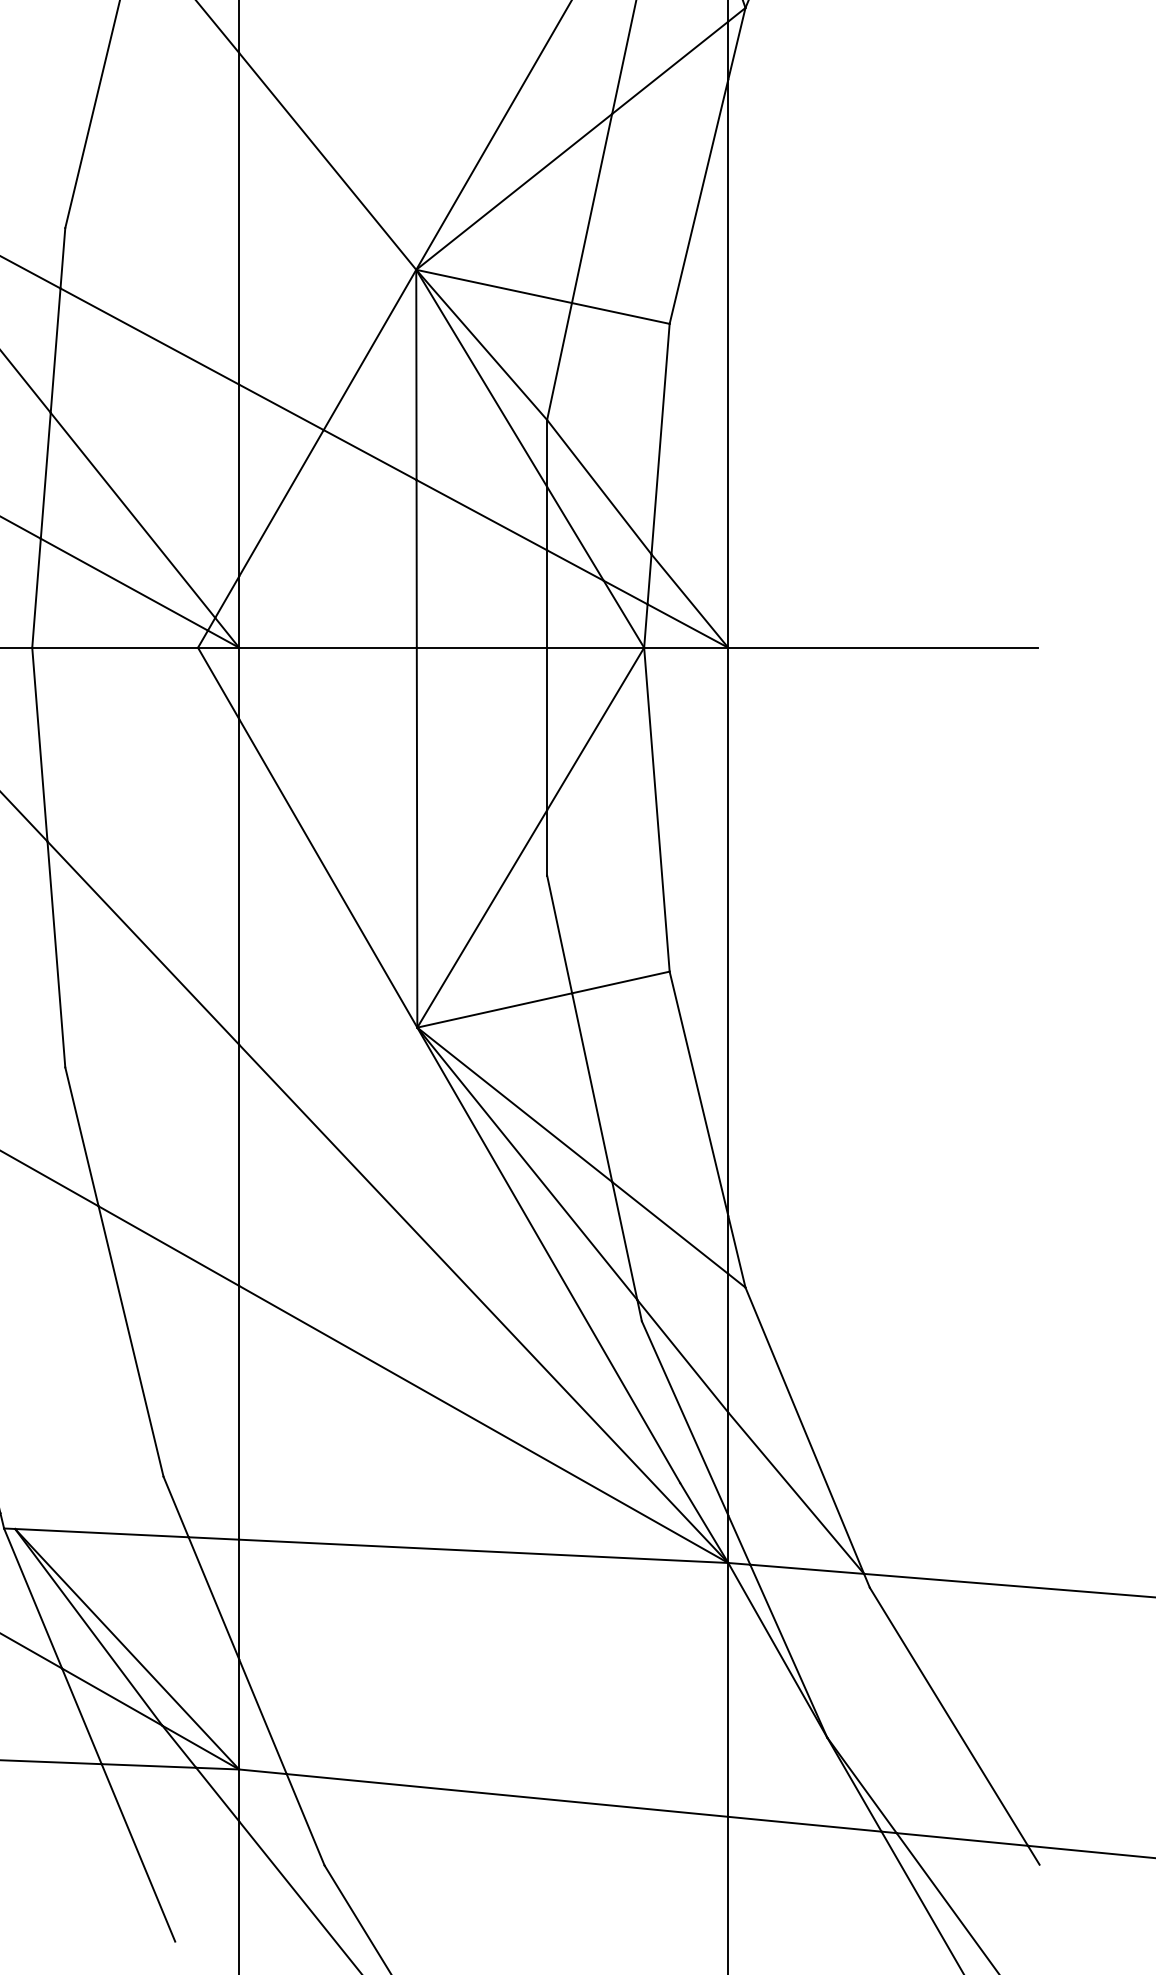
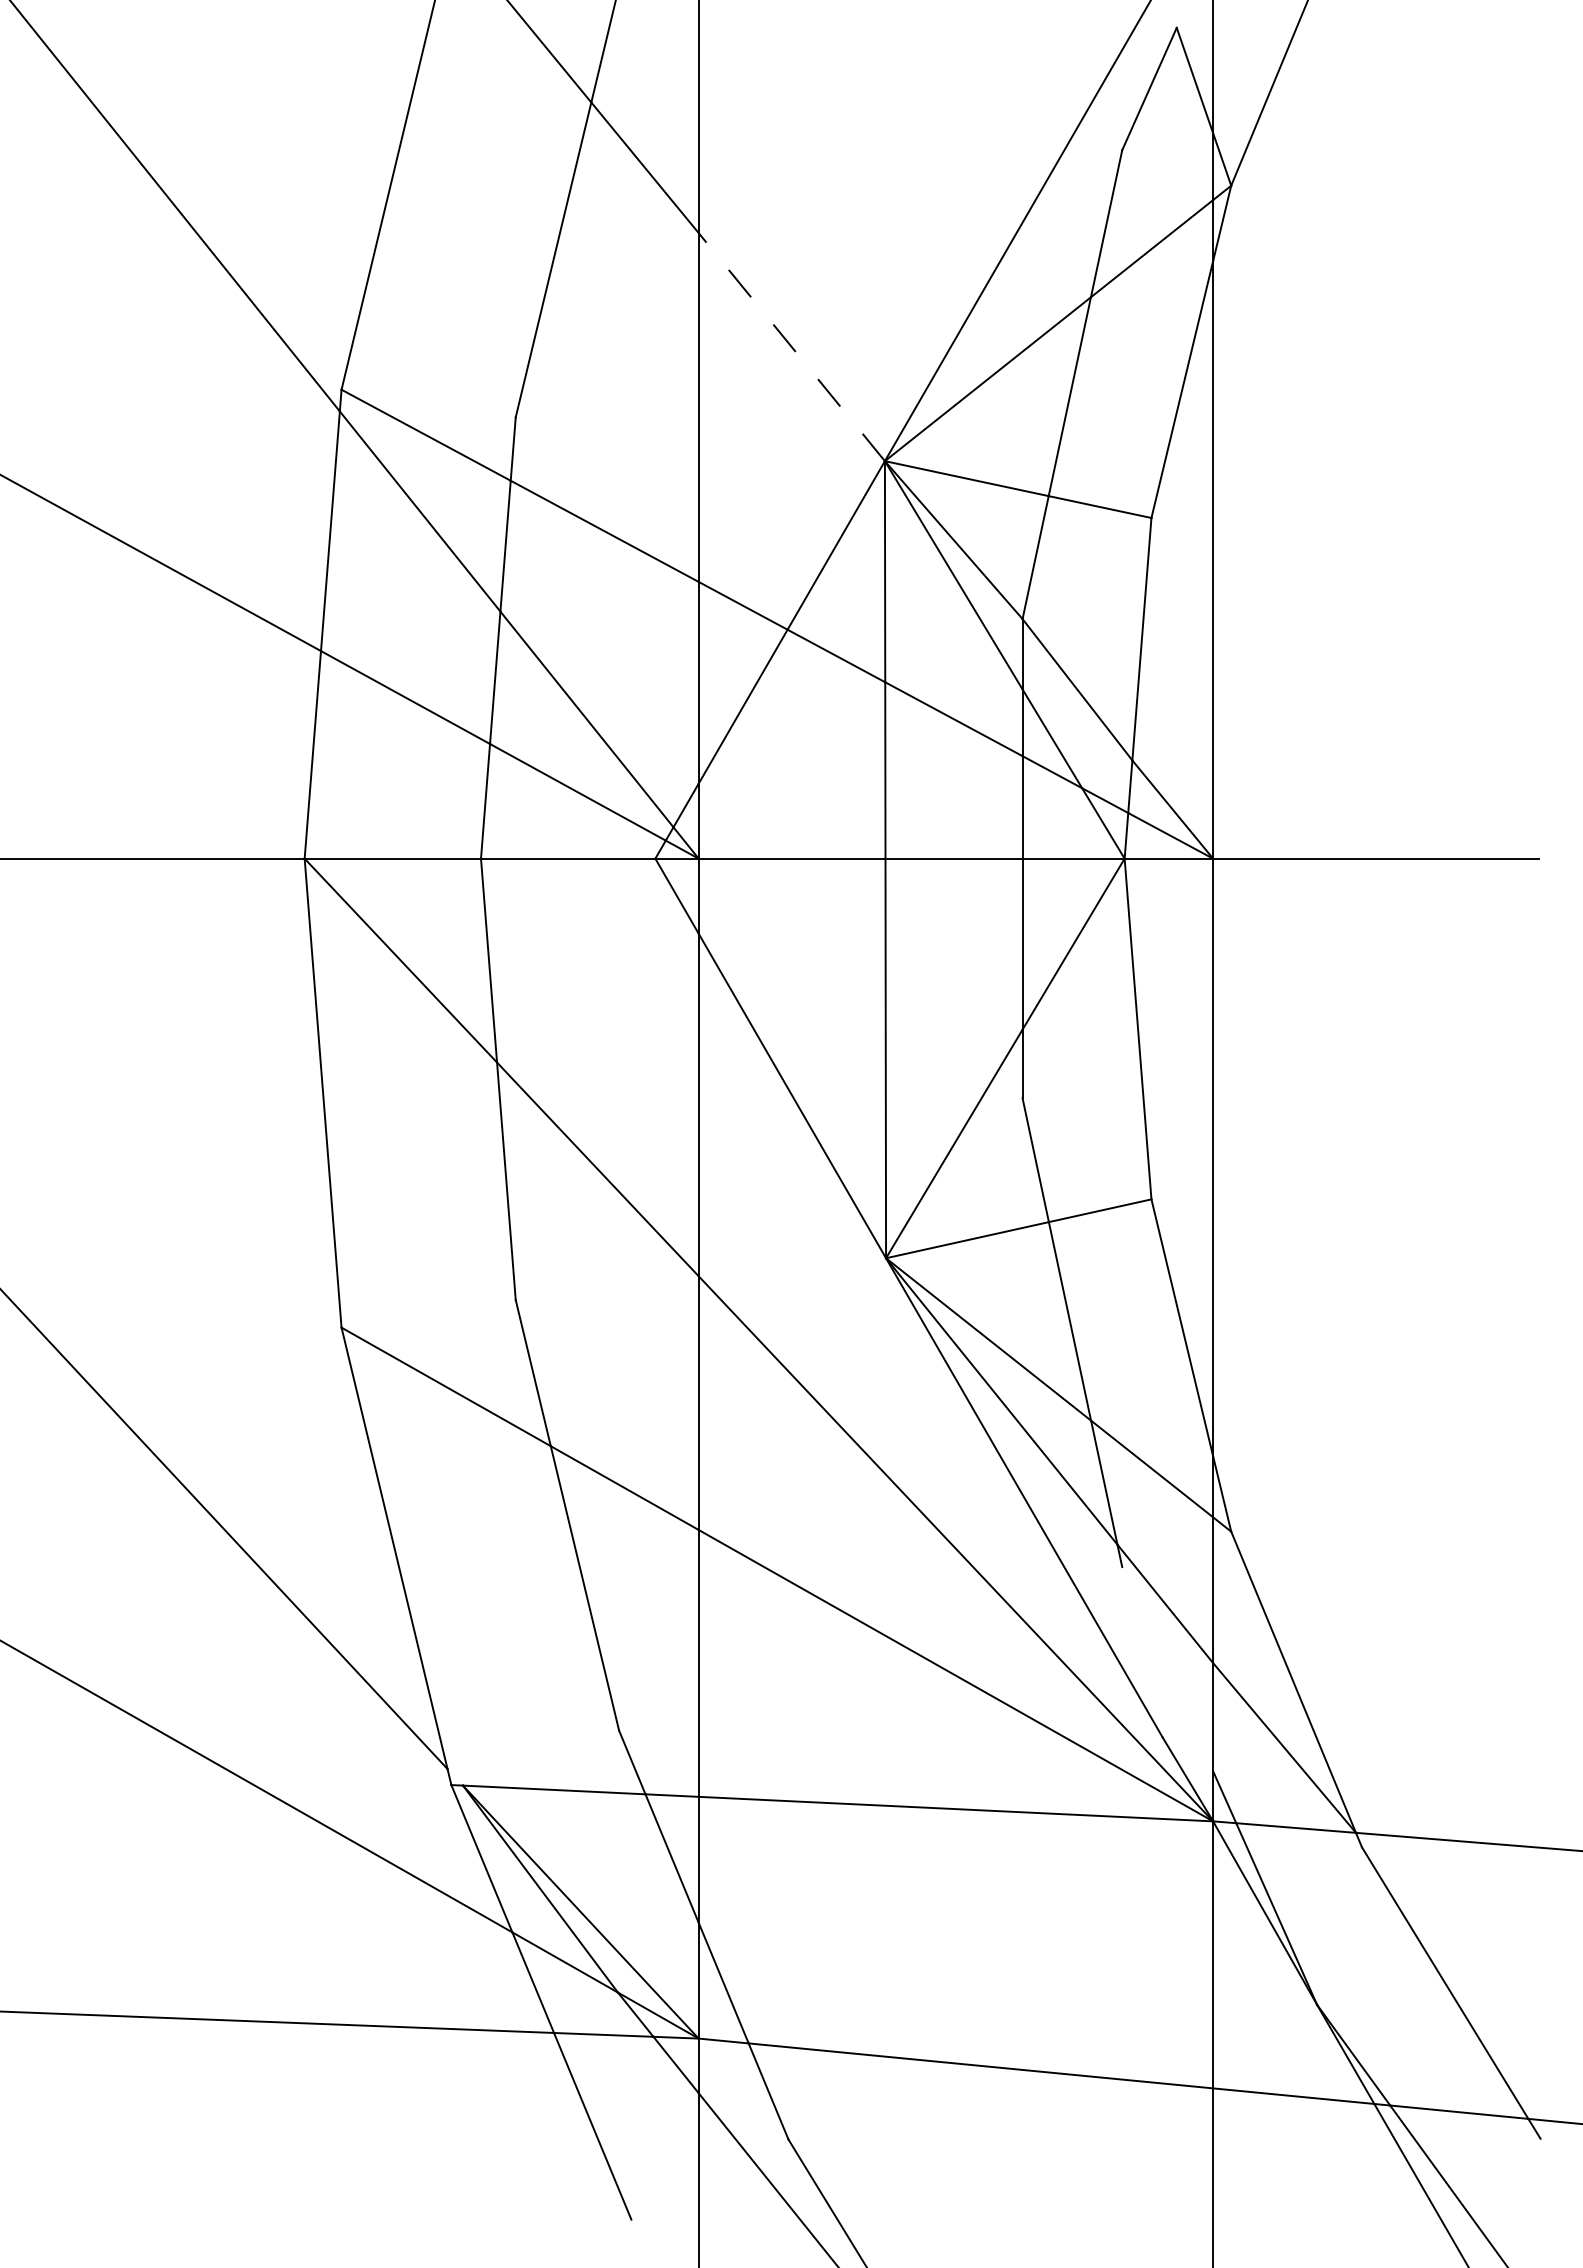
line: (327, 160) -> (791, 346), solid -> dashed
line: (684, 1418) -> (1167, 1669), removed

